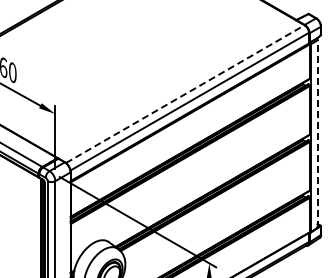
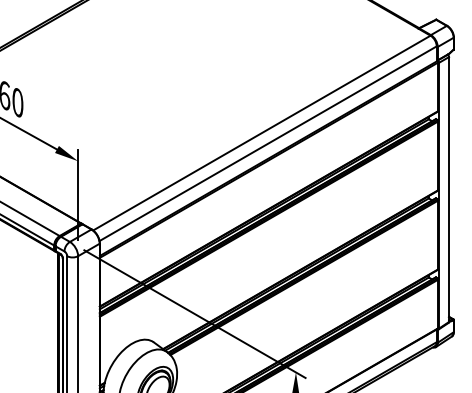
line: (185, 94) -> (262, 133), dashed -> solid
line: (317, 134) -> (448, 190), dashed -> solid

